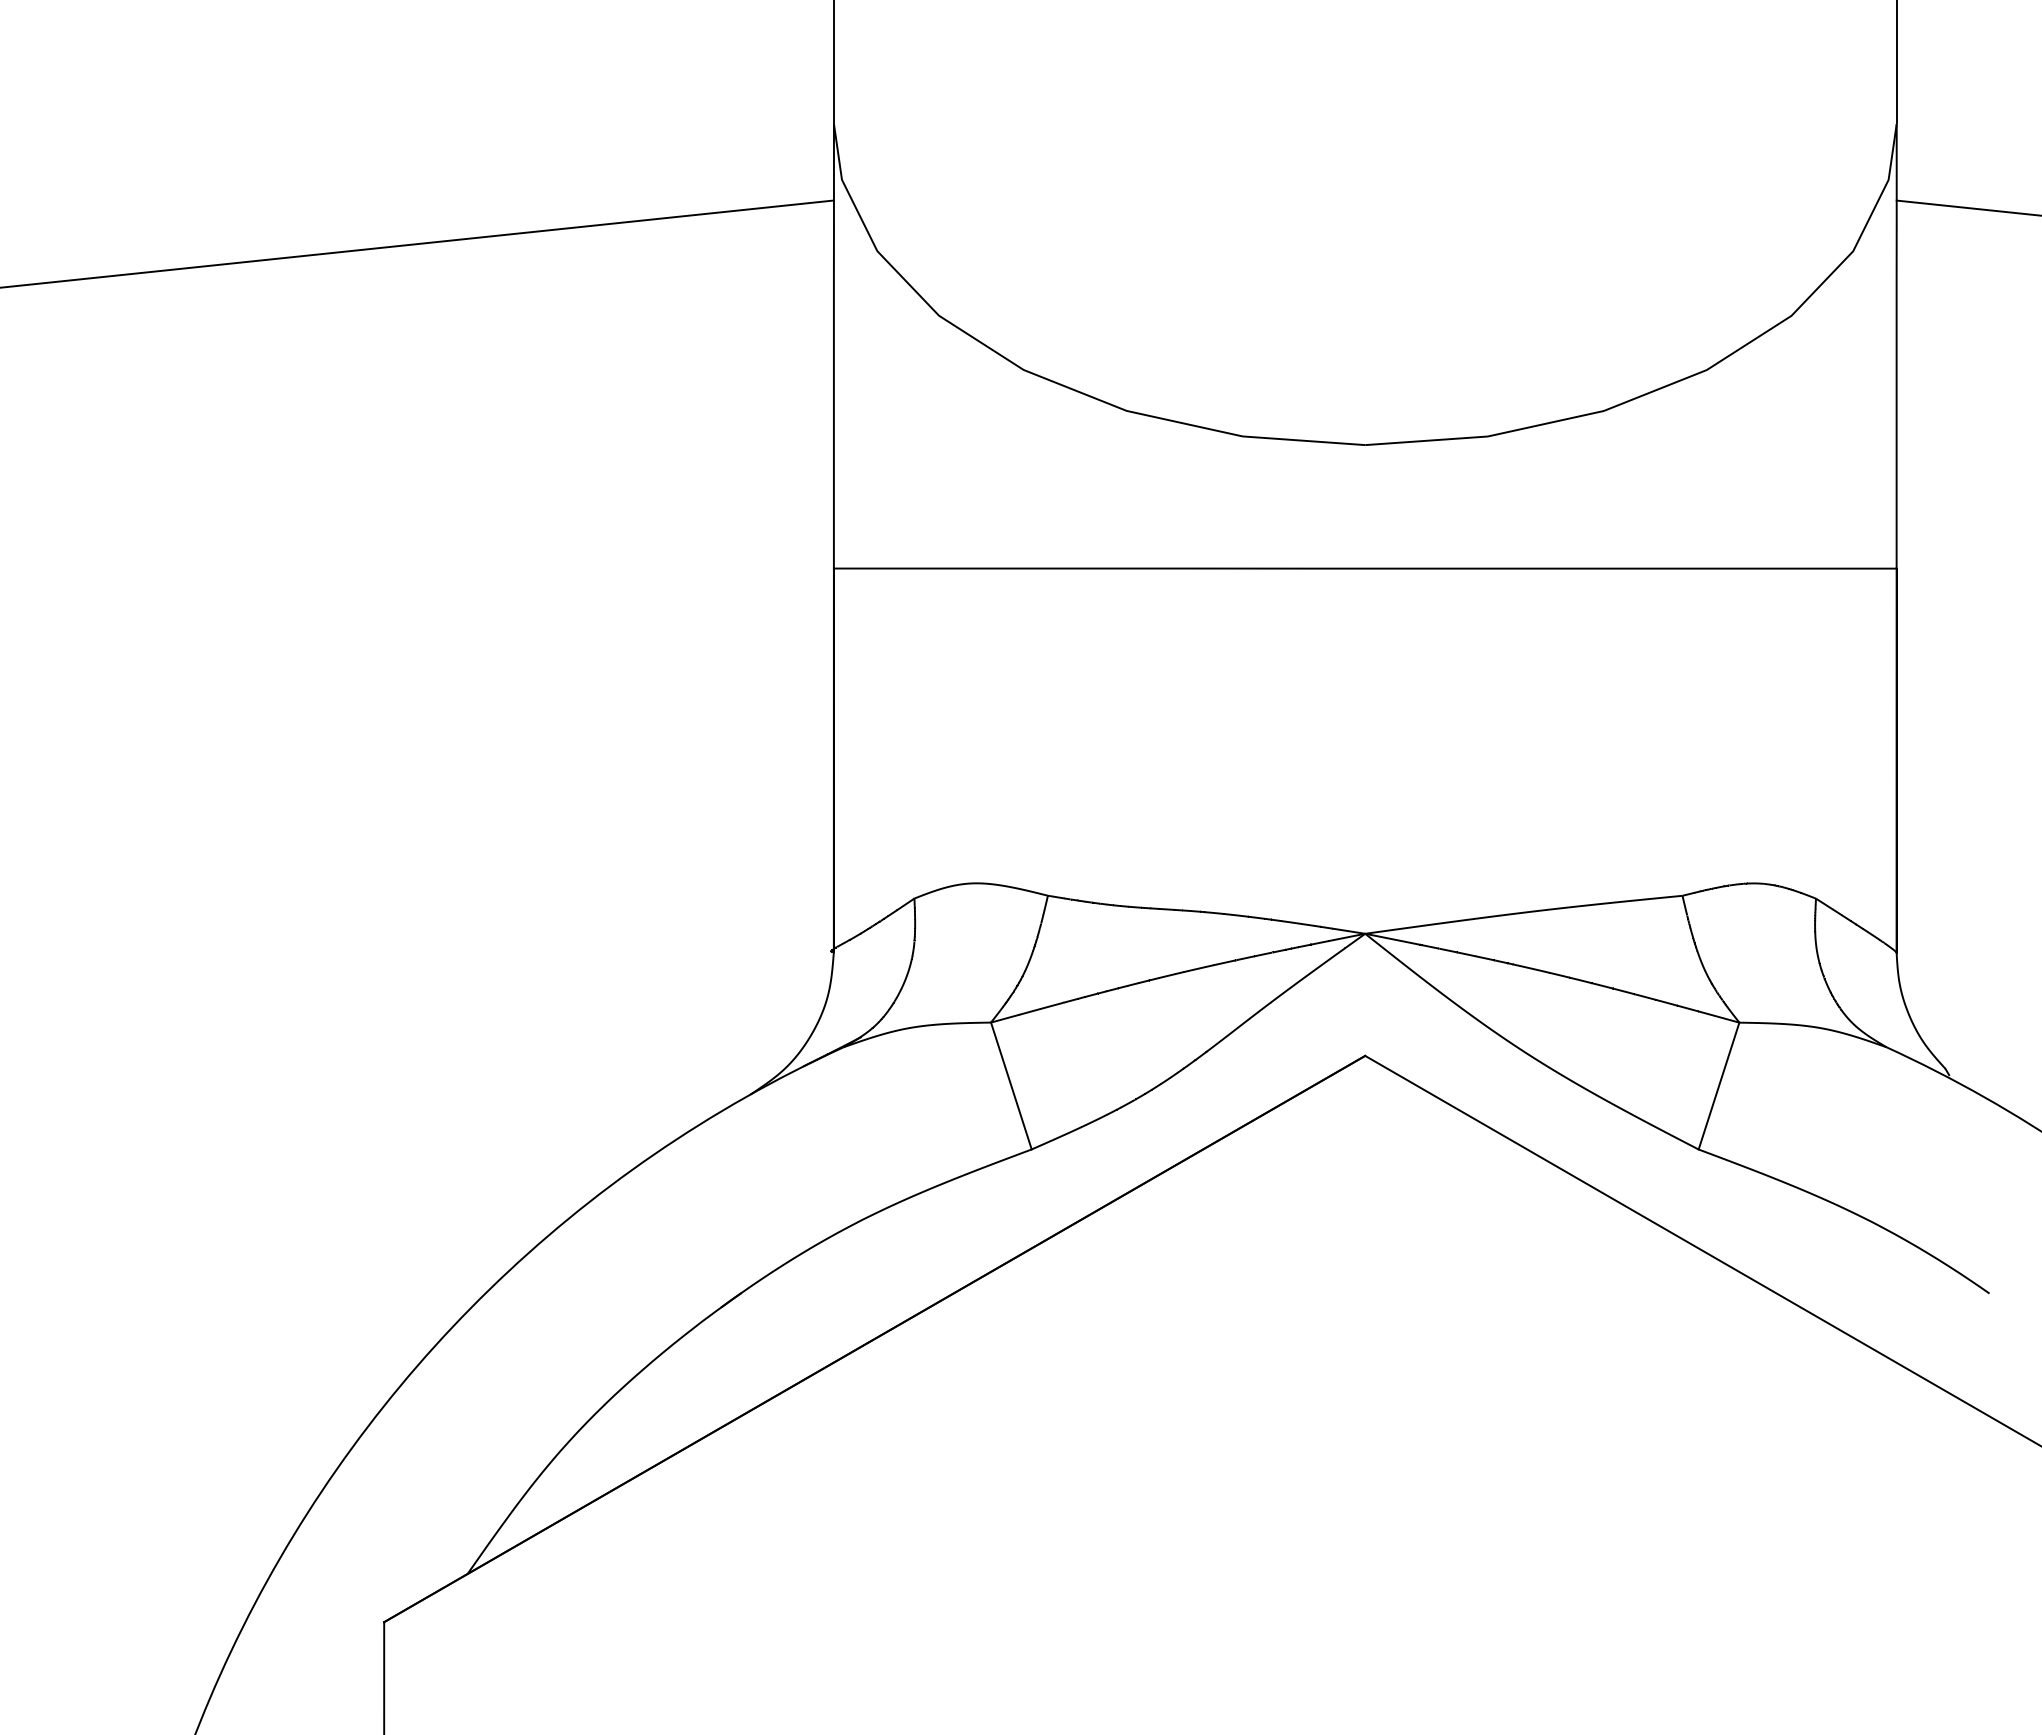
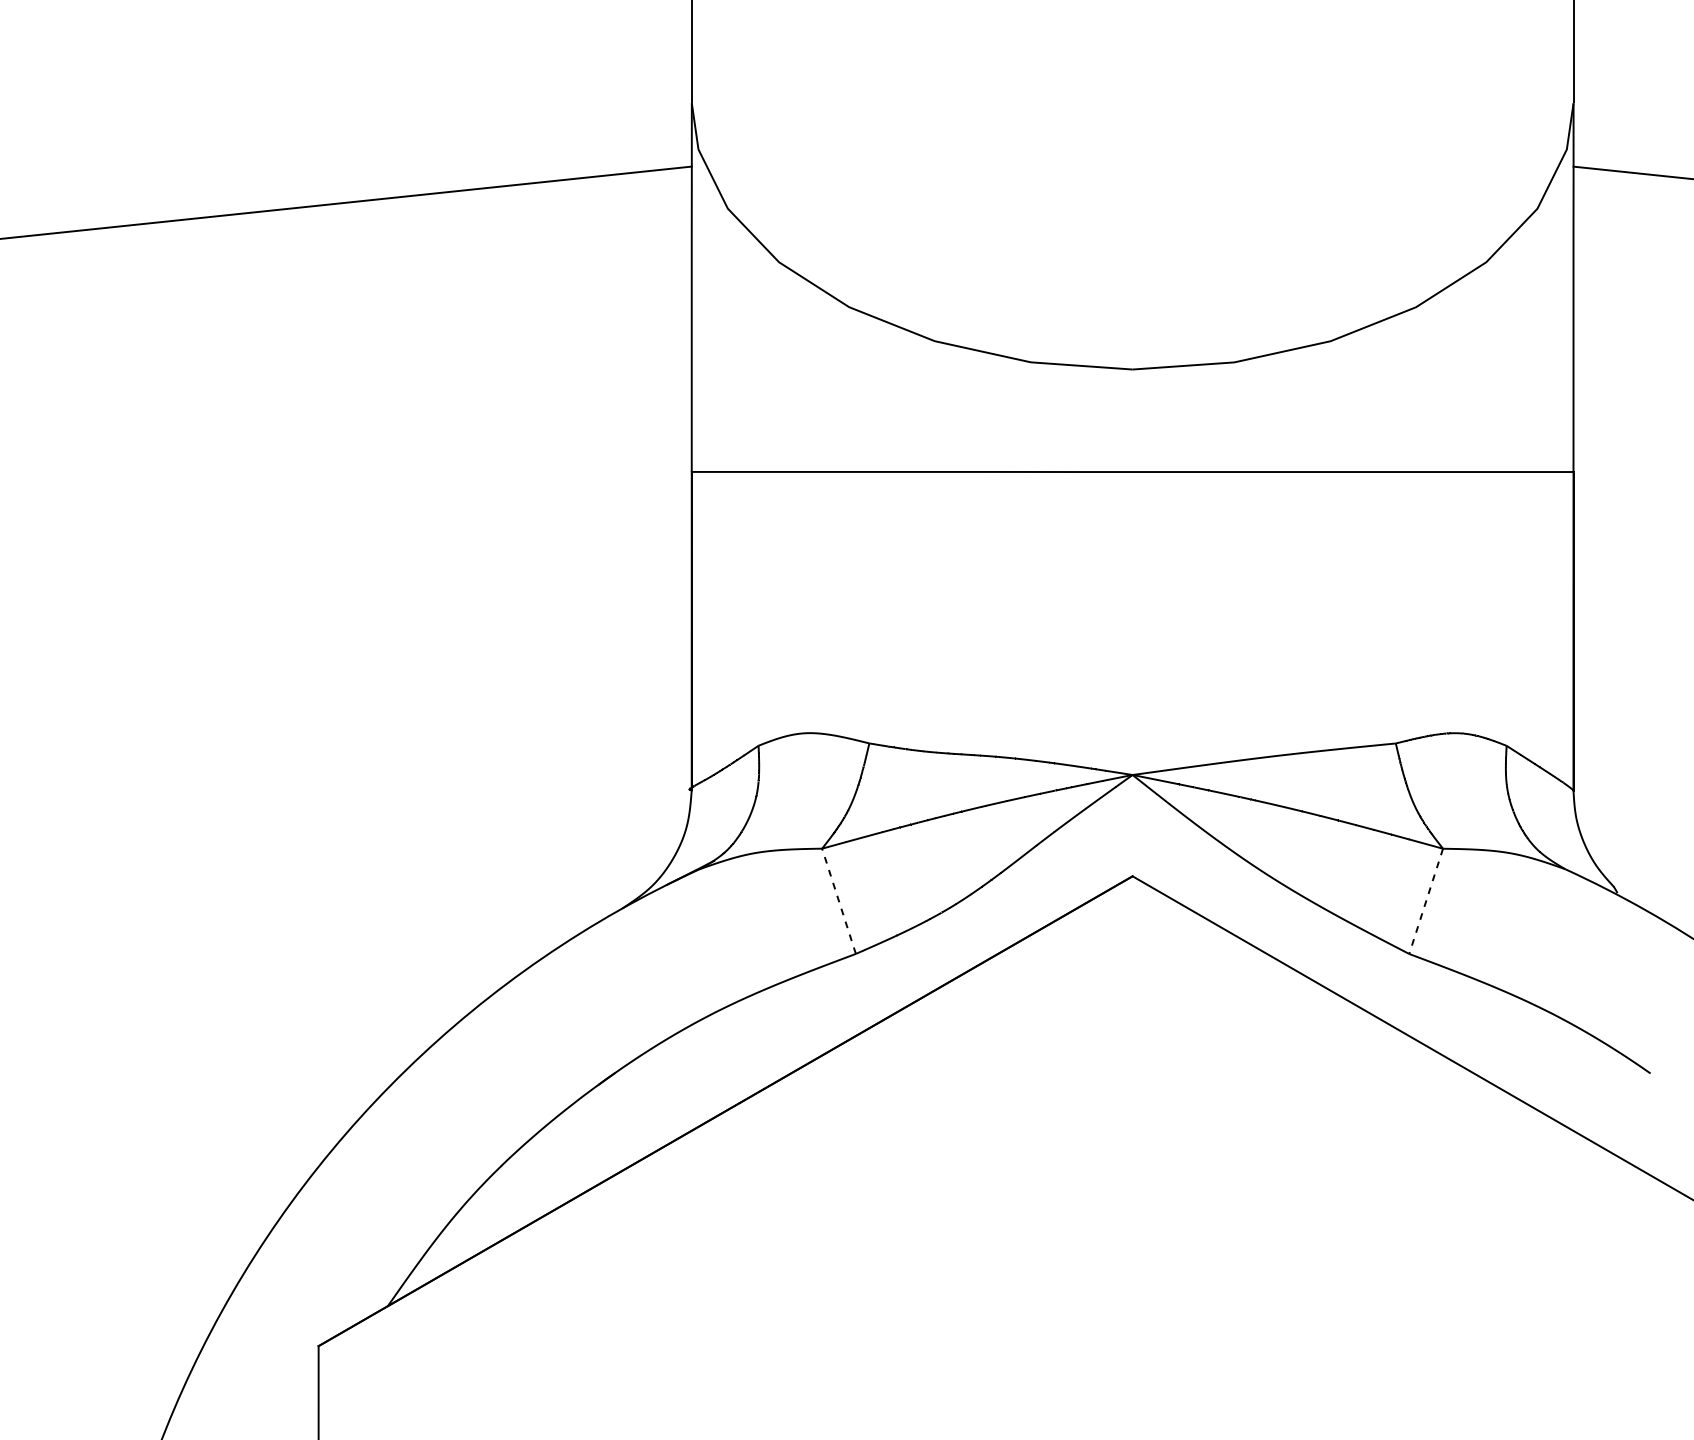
line: (1011, 1086) -> (839, 901), solid -> dashed
line: (1719, 1086) -> (1426, 901), solid -> dashed

